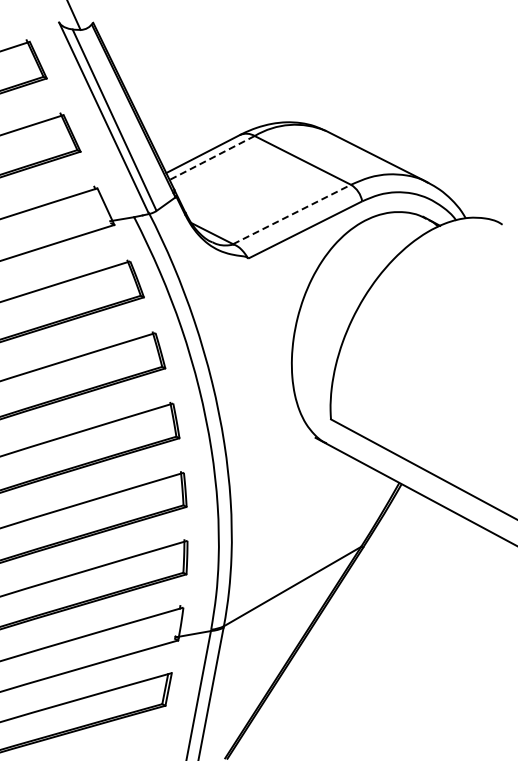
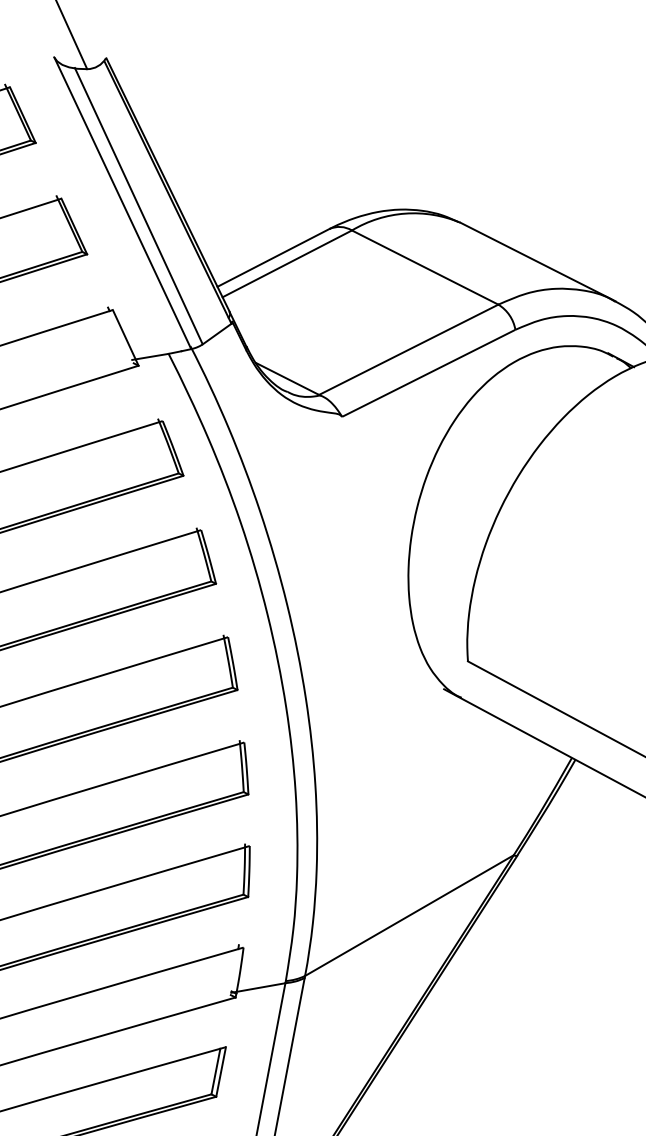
line: (212, 158) -> (287, 264), dashed -> solid
line: (292, 214) -> (409, 349), dashed -> solid

